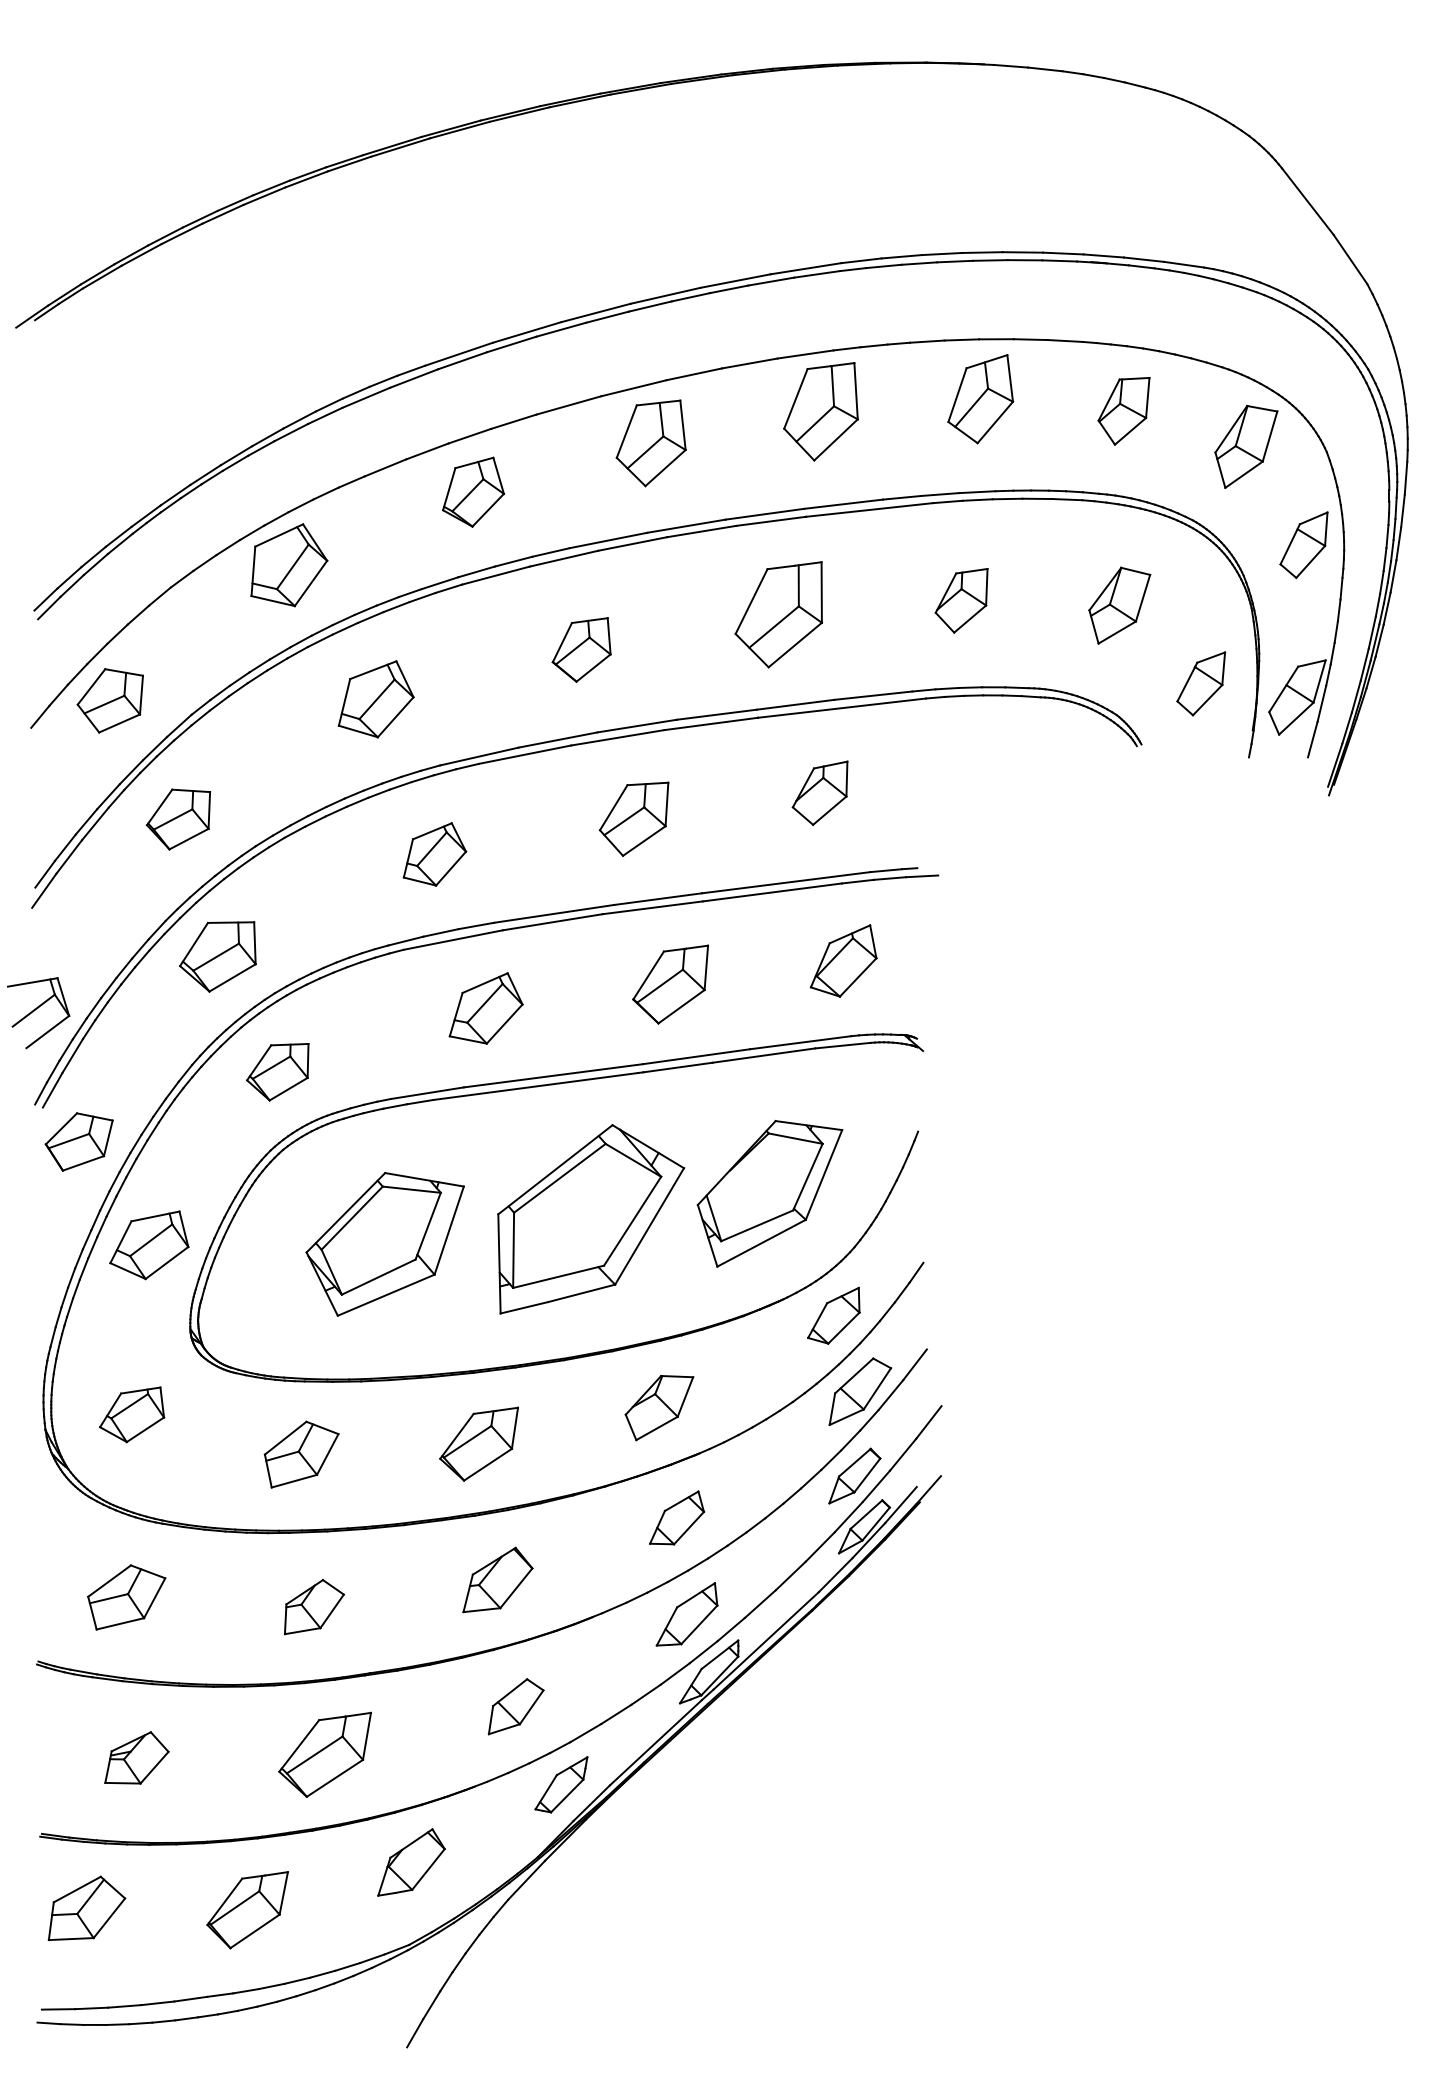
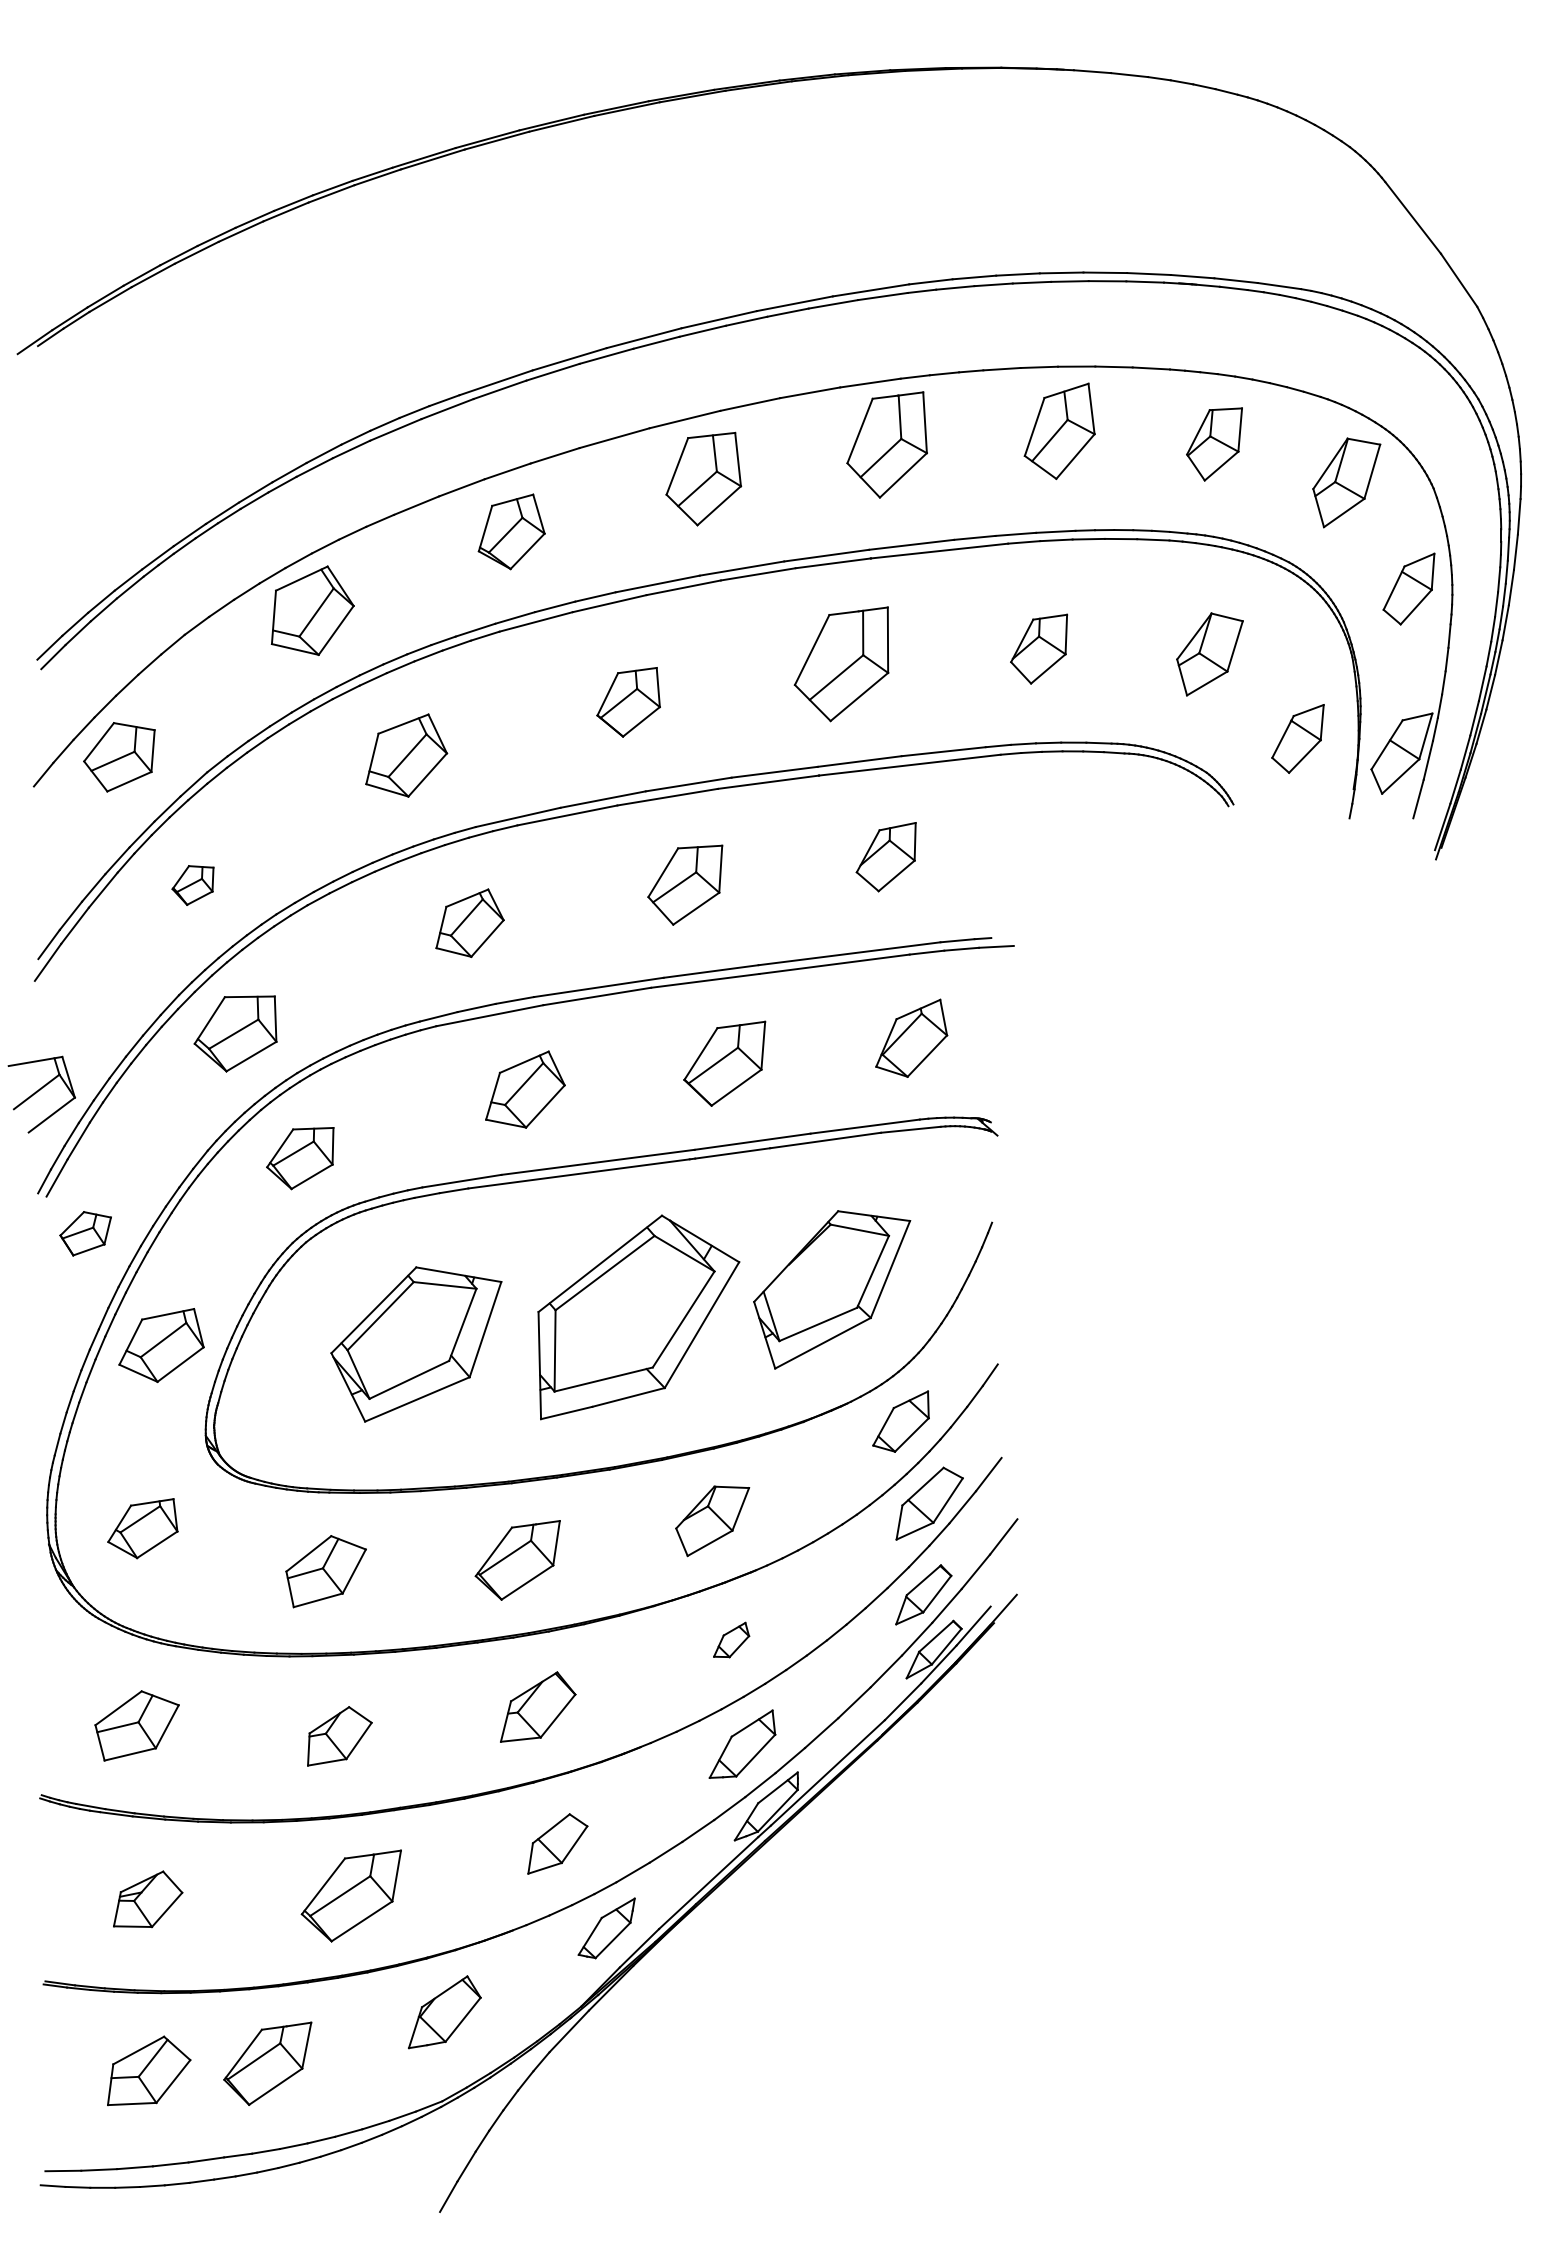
part: (178, 819) -> (192, 885), size x0.6
part: (78, 1141) -> (85, 1233), size x0.7
part: (676, 1517) -> (731, 1639), size x0.6
part: (87, 1908) -> (149, 2070), moved

